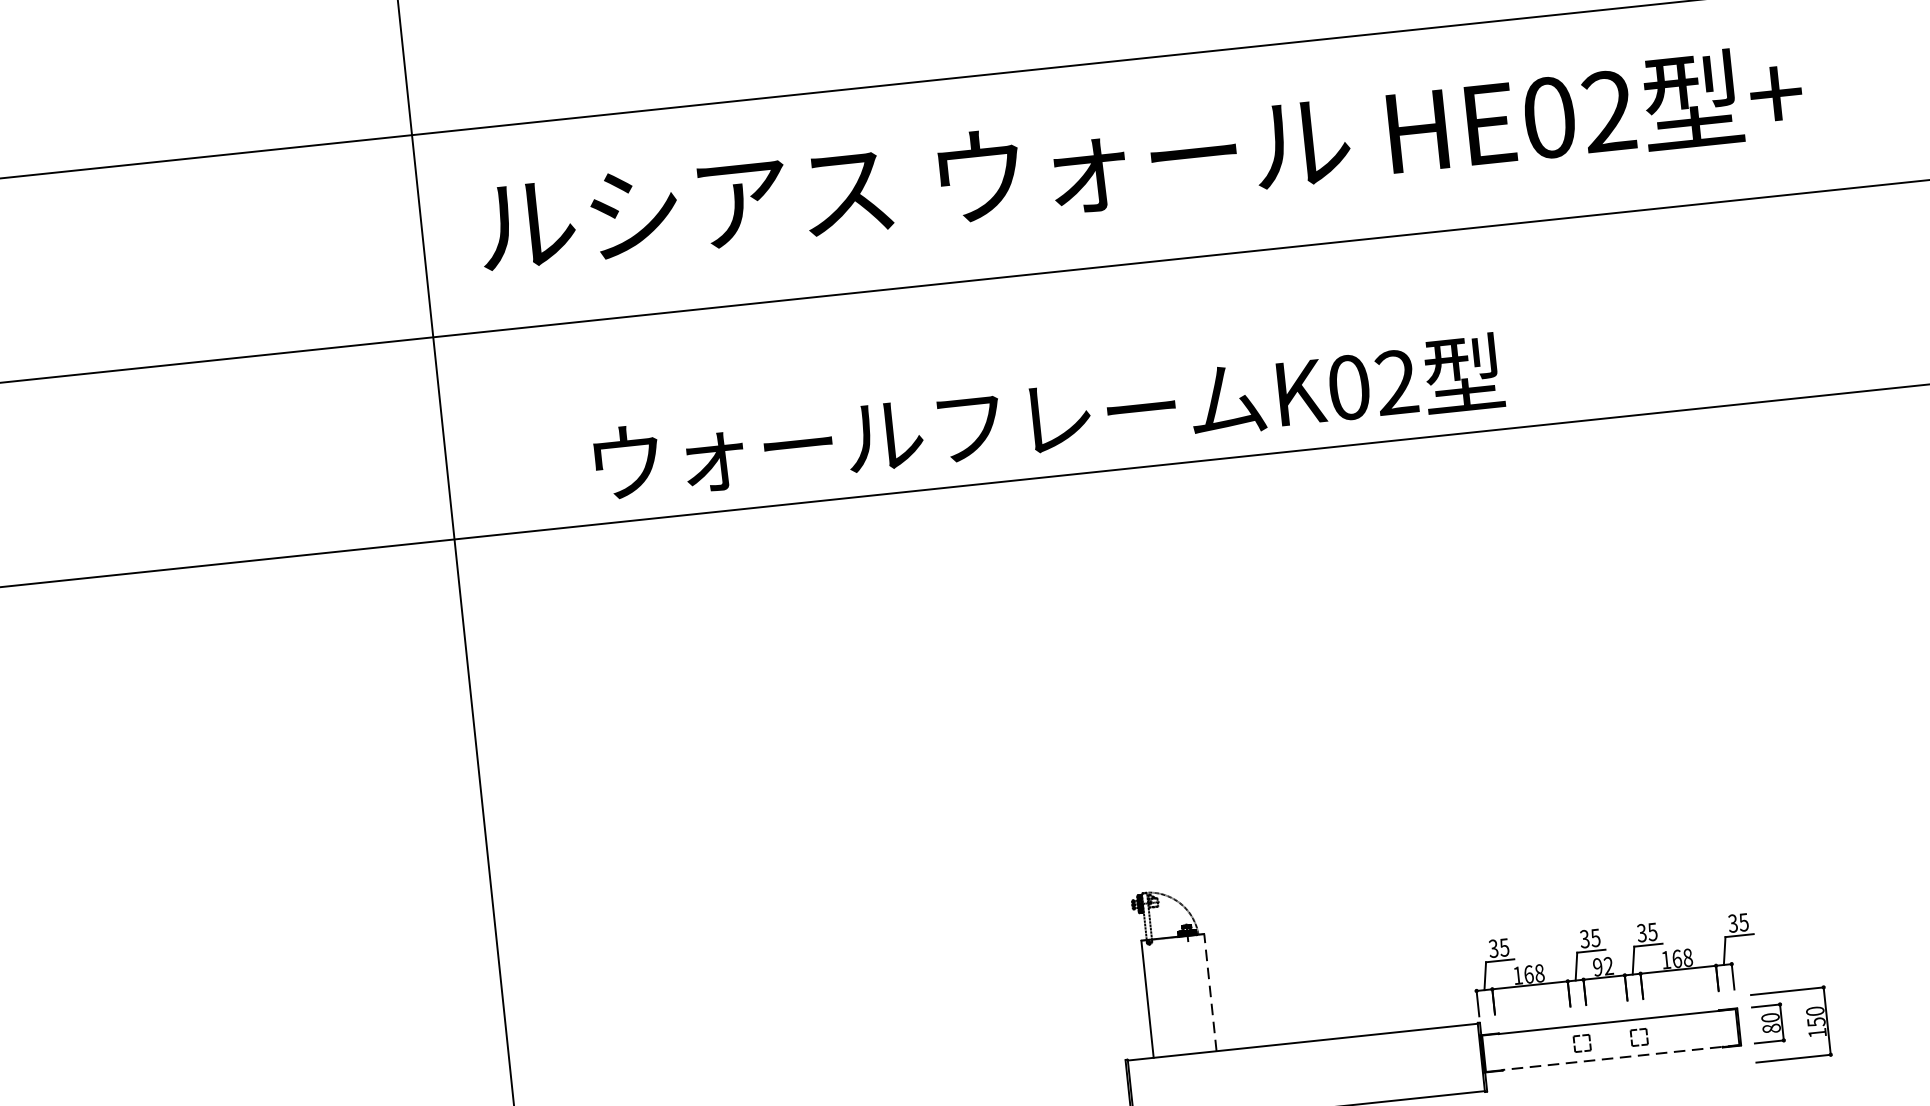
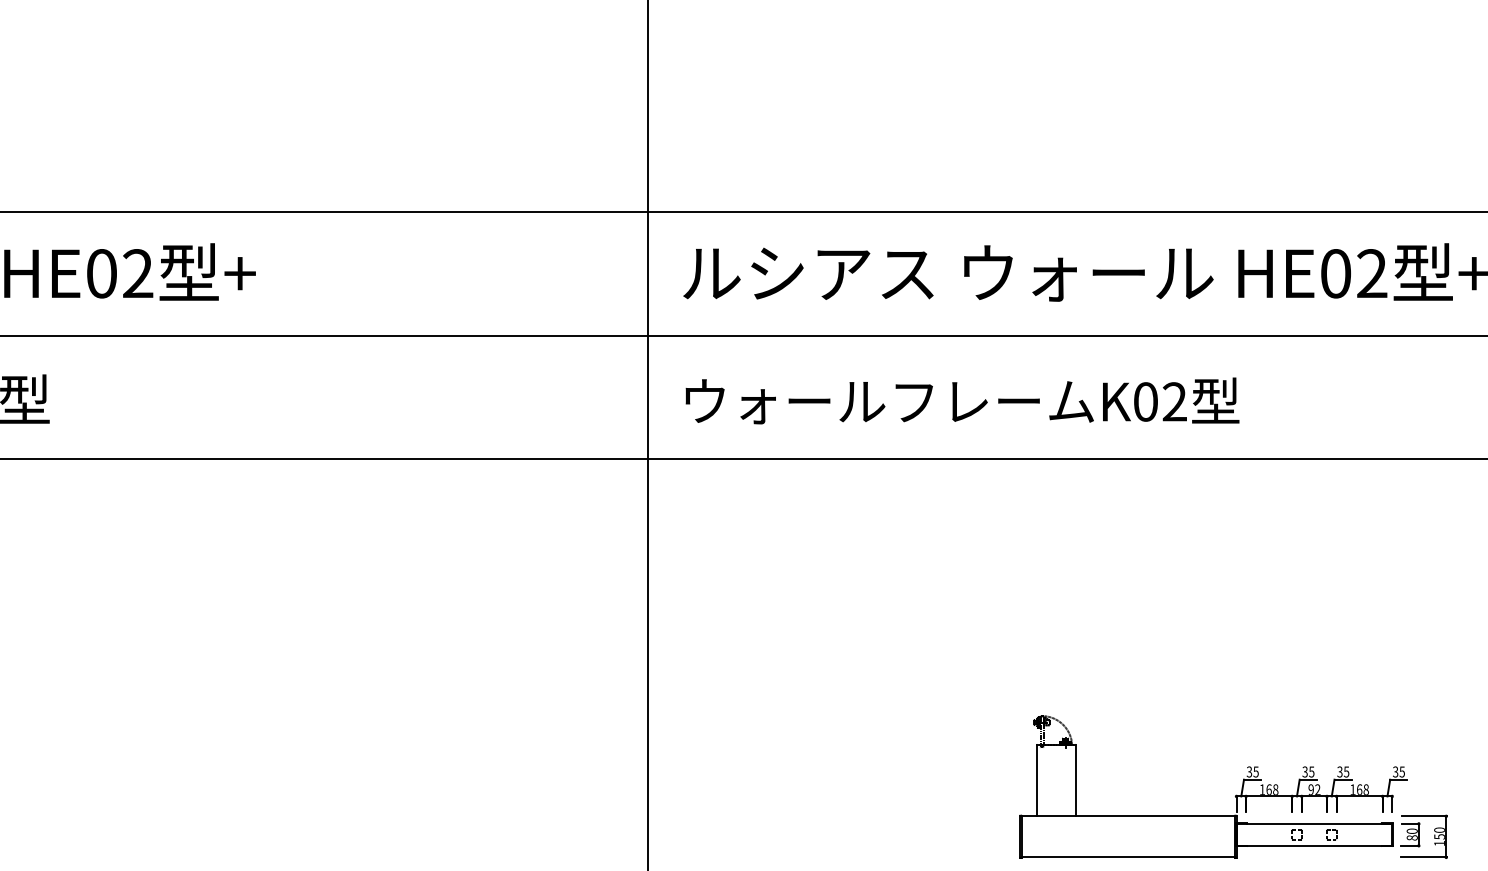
text: (1048, 416) -> (962, 400), moved
line: (1210, 992) -> (1075, 780), dashed -> solid
line: (1621, 1057) -> (1319, 845), dashed -> solid

